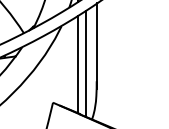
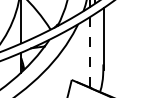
line: (77, 63) -> (89, 51), solid -> dashed
line: (85, 63) -> (95, 51), removed

